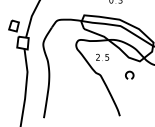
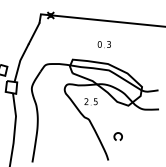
part: (129, 75) -> (117, 136), moved

